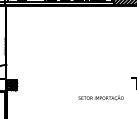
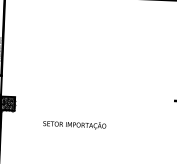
text: (100, 97) -> (73, 123), moved

